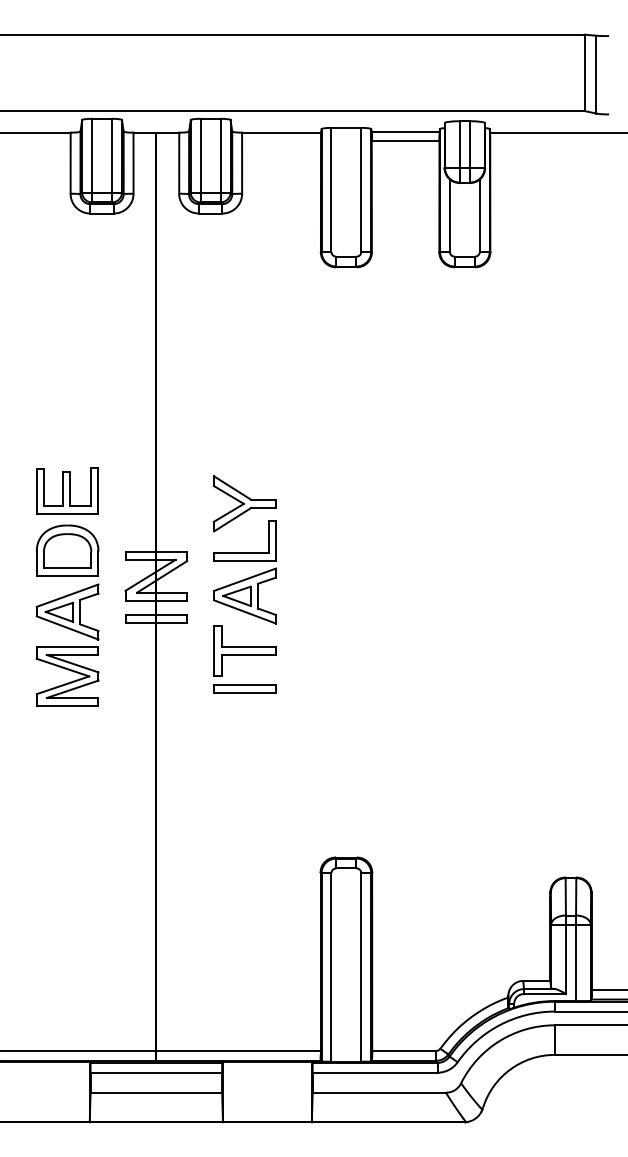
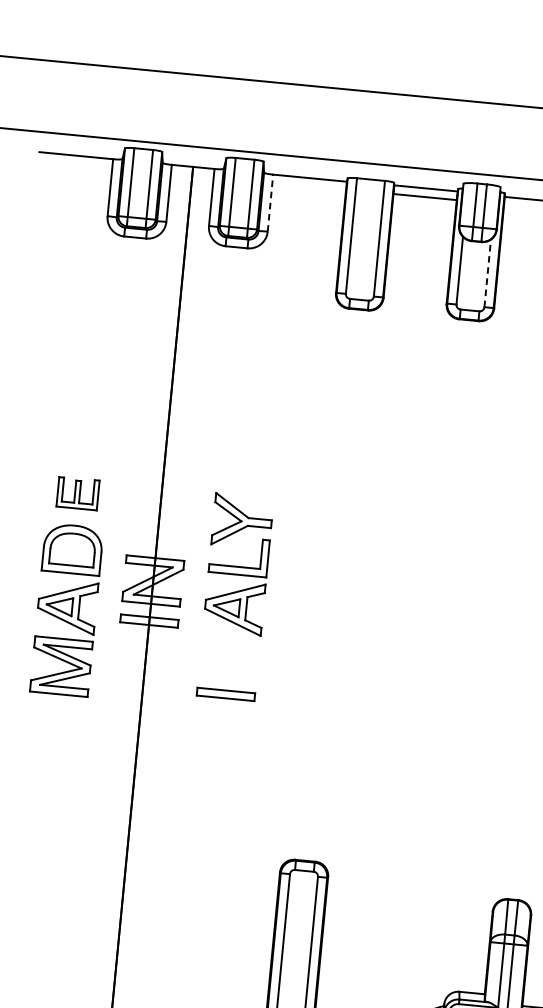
line: (242, 163) -> (270, 203), solid -> dashed
line: (479, 215) -> (487, 273), solid -> dashed
part: (67, 490) -> (78, 492), size x0.7
part: (244, 650) -> (228, 658), removed

